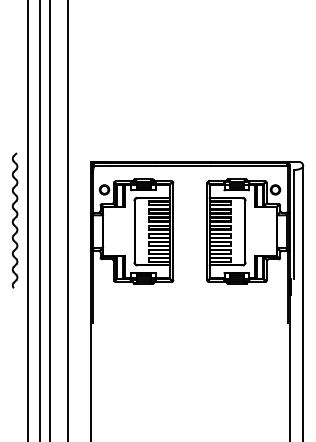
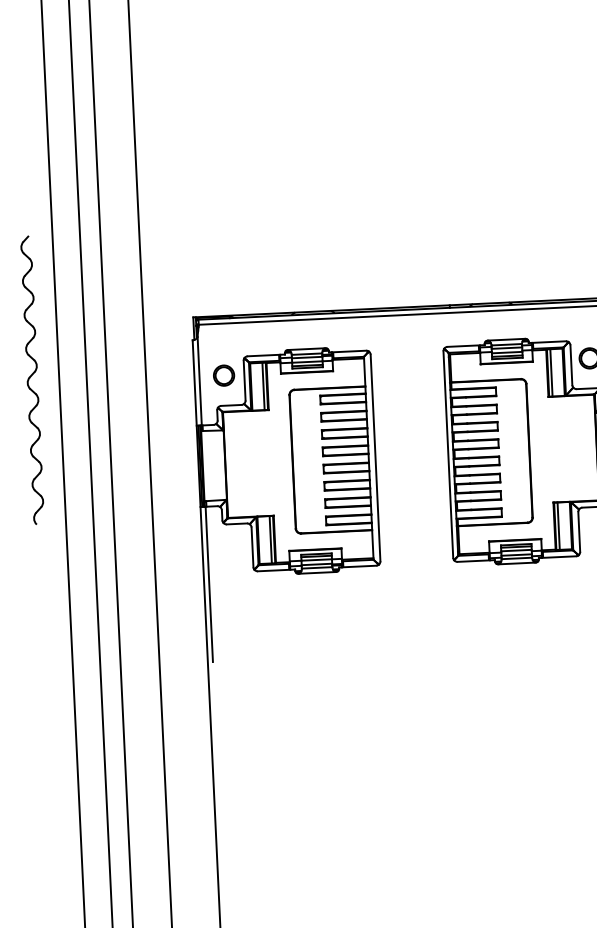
part: (14, 220) -> (31, 379), moved

